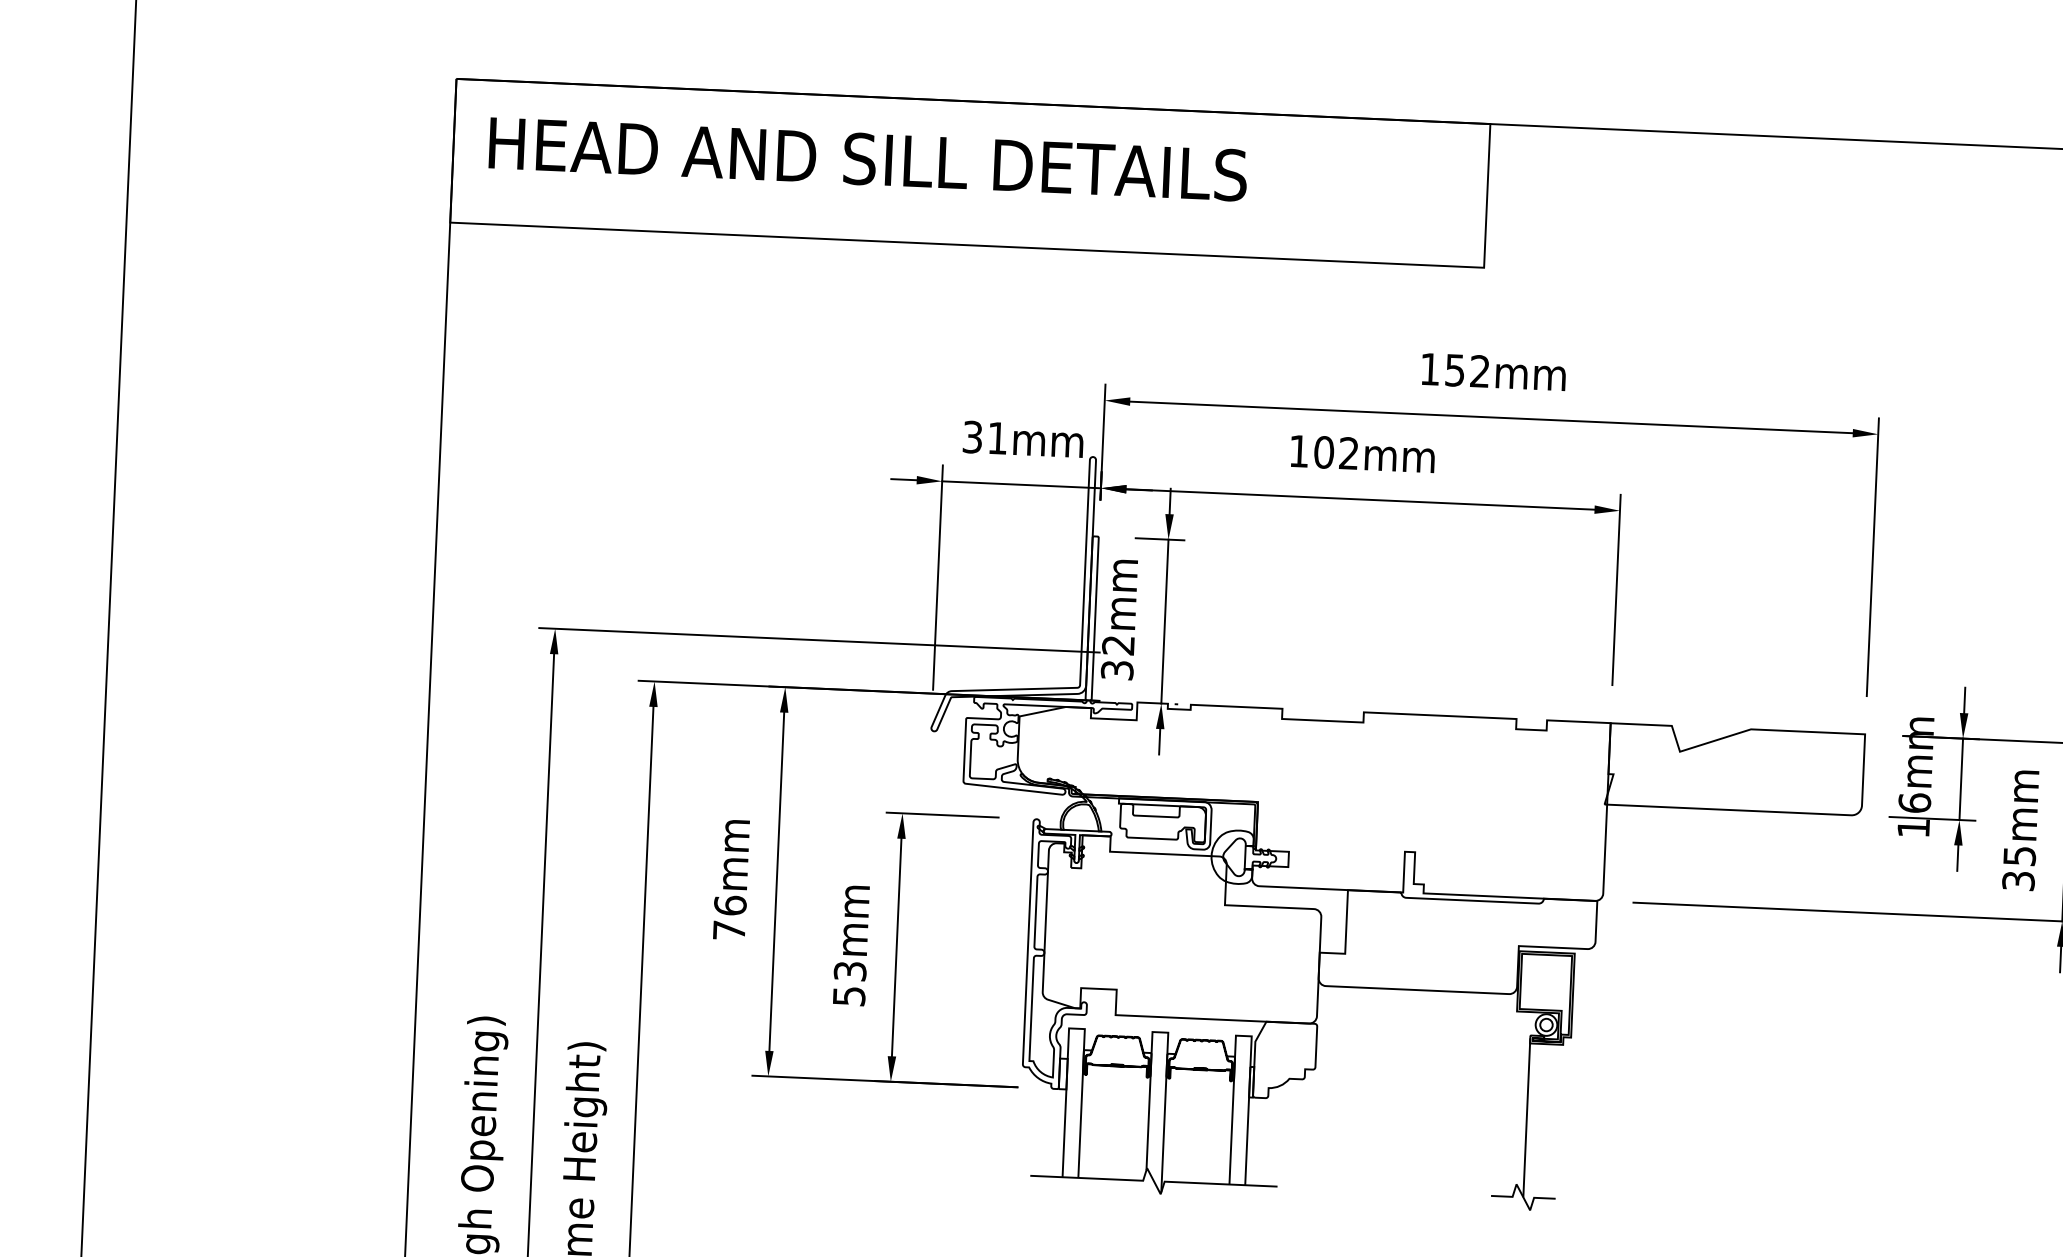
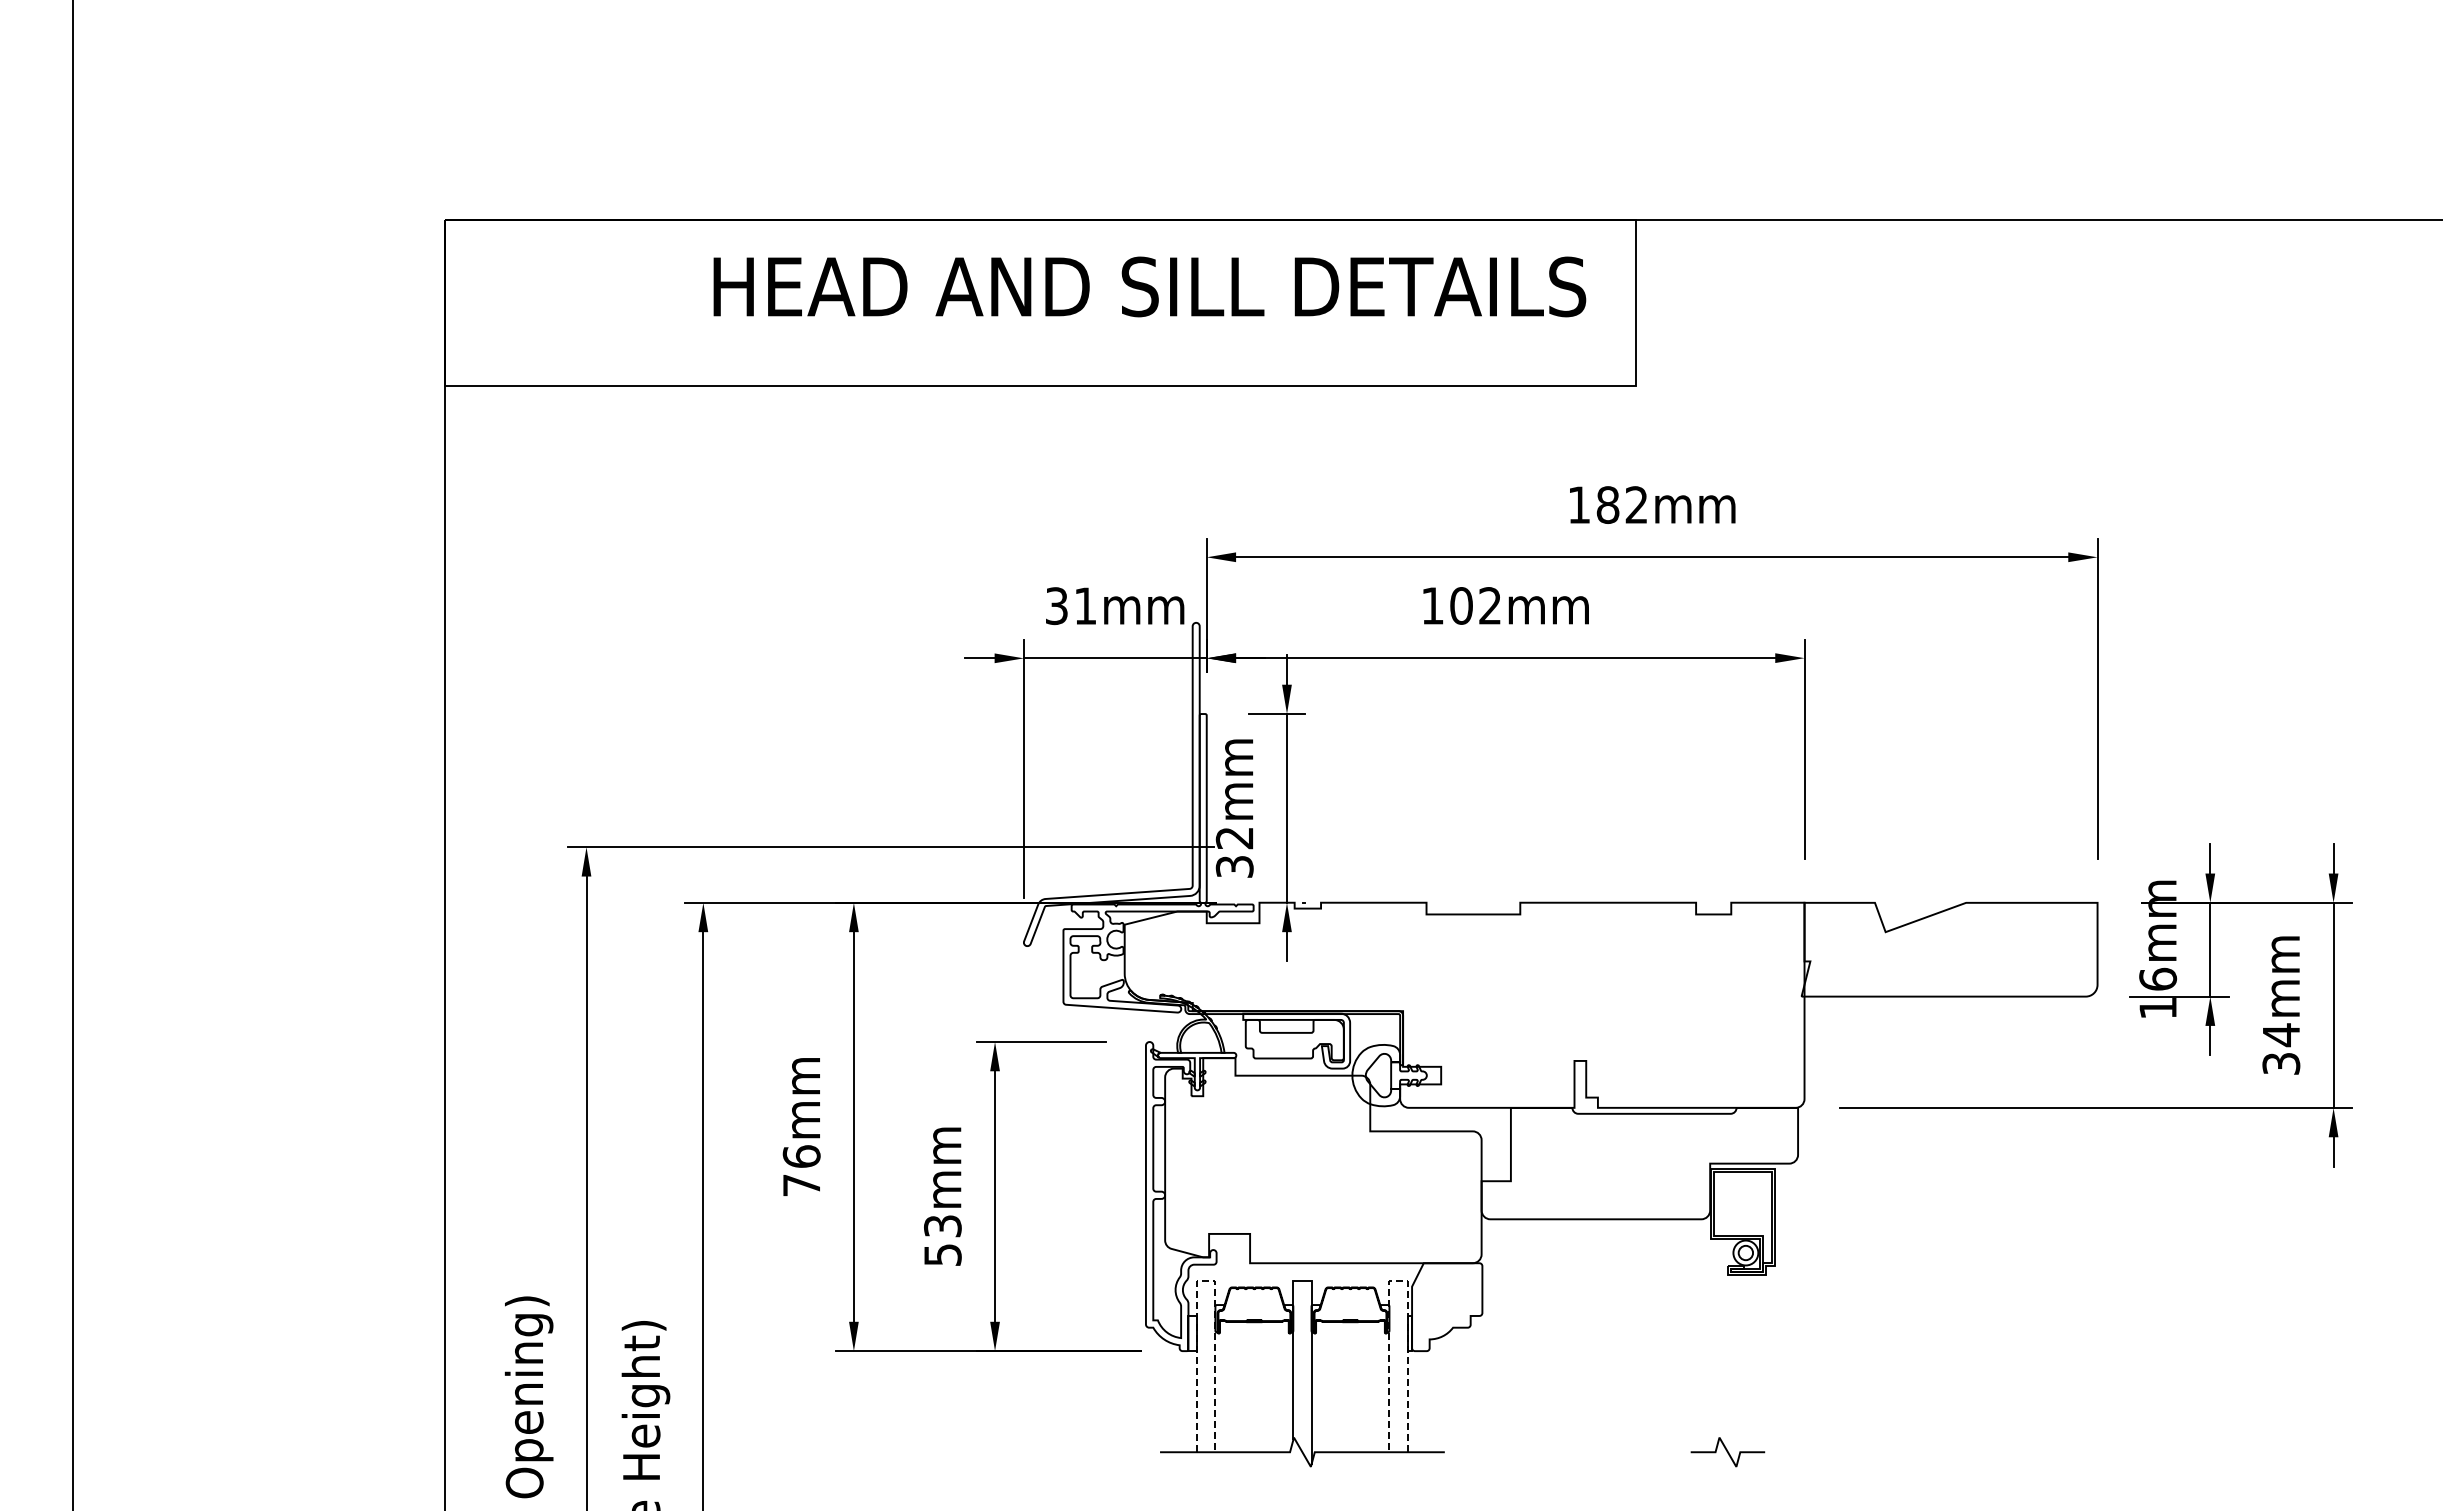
text: (868, 158) -> (1149, 286), moved
text: (1454, 369) -> (1607, 504), 152mm -> 182mm
text: (2019, 856) -> (2281, 1035), 35mm -> 34mm
line: (1077, 1028) -> (1206, 1280), solid -> dashed
line: (1243, 1035) -> (1398, 1280), solid -> dashed
line: (1526, 1110) -> (1727, 1352), removed

